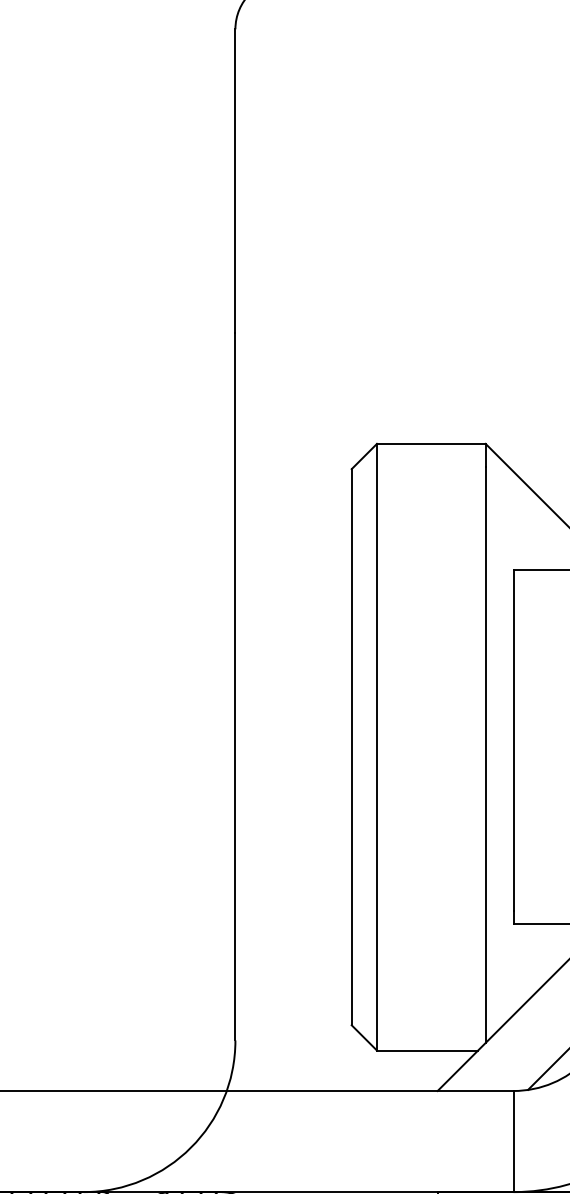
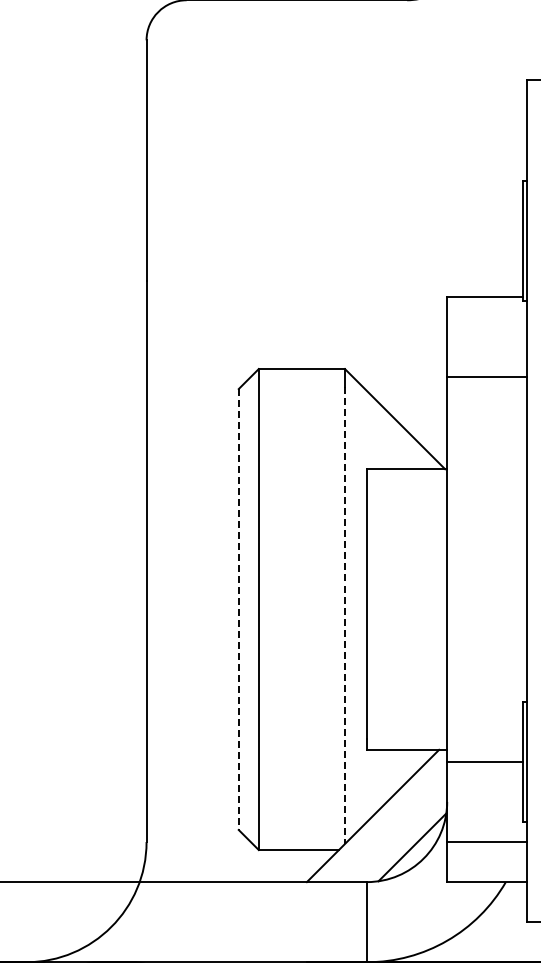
line: (351, 748) -> (238, 610), solid -> dashed
line: (485, 755) -> (344, 616), solid -> dashed

